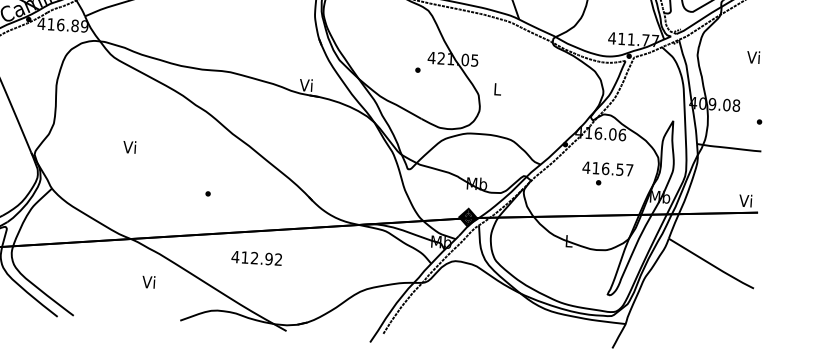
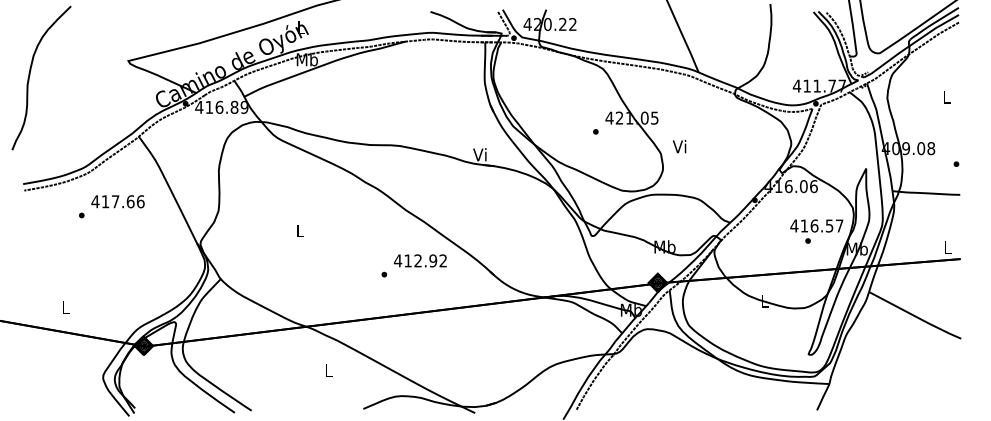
text: (753, 56) -> (945, 96), Vi -> L
text: (496, 89) -> (679, 146), L -> Vi
text: (128, 146) -> (298, 230), Vi -> L
text: (607, 174) -> (816, 231), moved
text: (745, 200) -> (946, 247), Vi -> L
text: (255, 257) -> (419, 260), moved
text: (148, 281) -> (327, 370), Vi -> L

